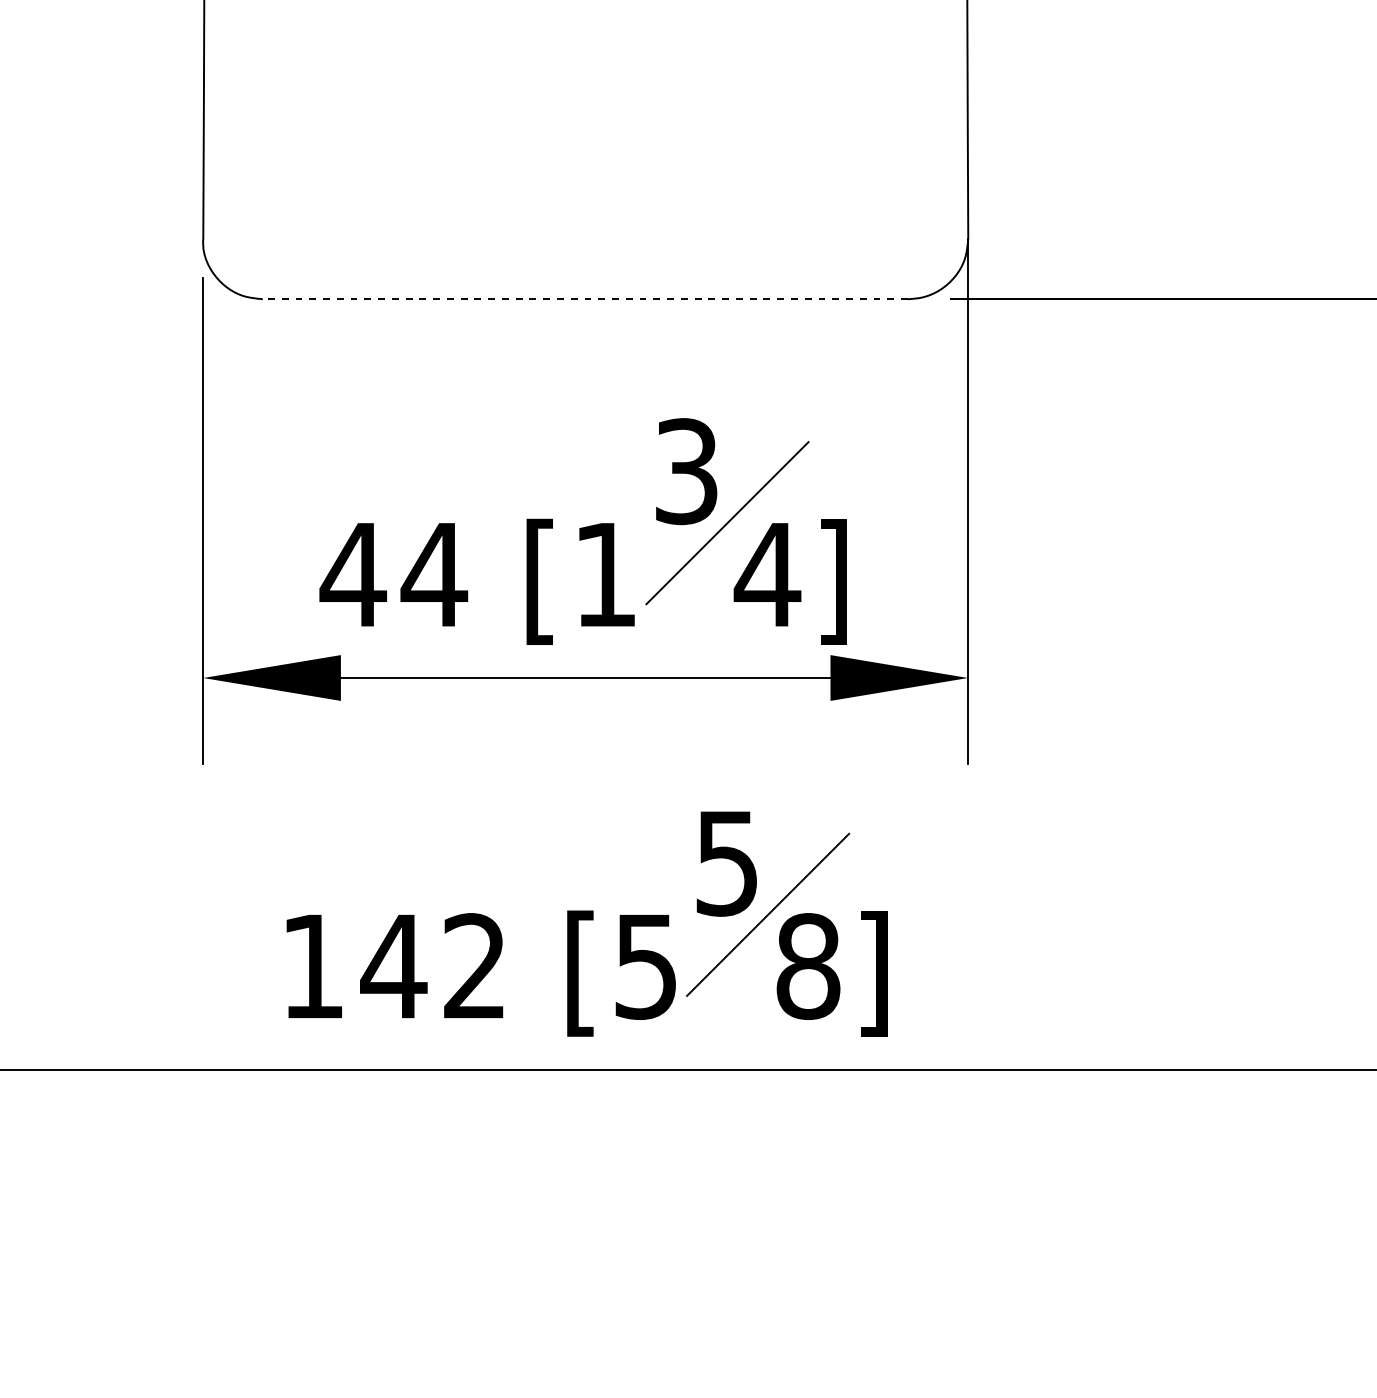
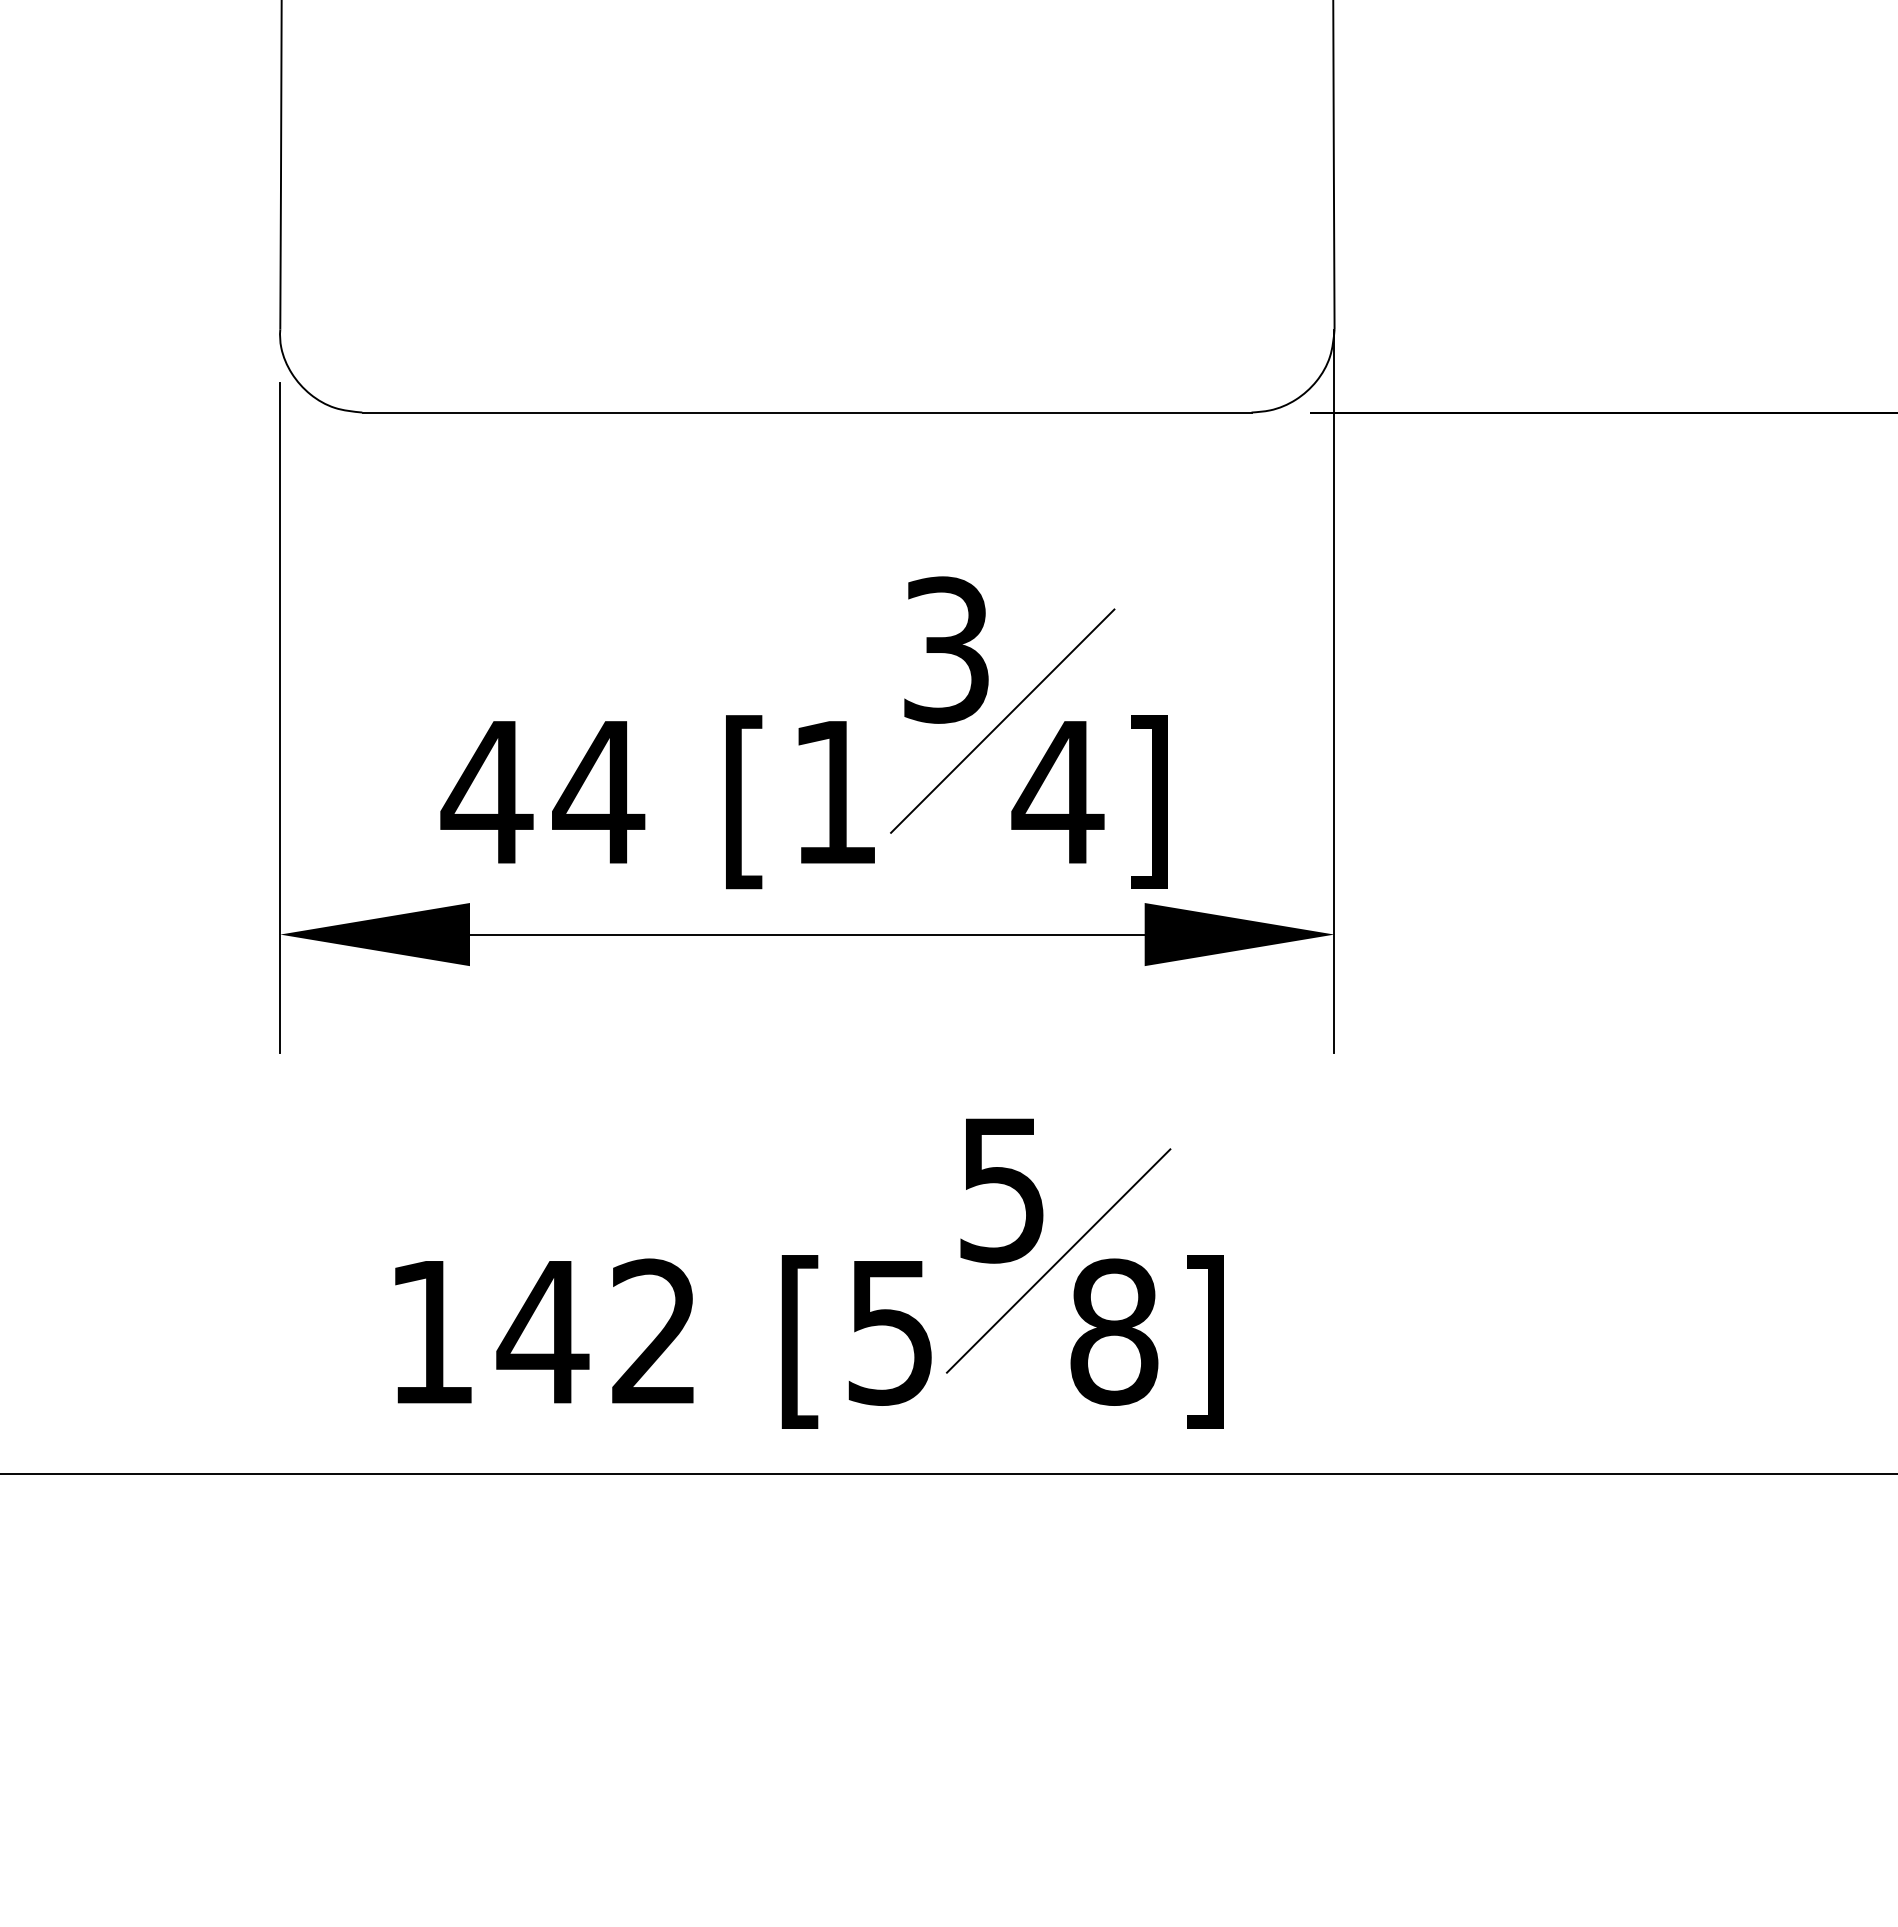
line: (585, 299) -> (806, 412), dashed -> solid

